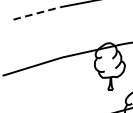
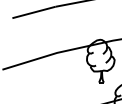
line: (37, 13) -> (34, 12), dashed -> solid

